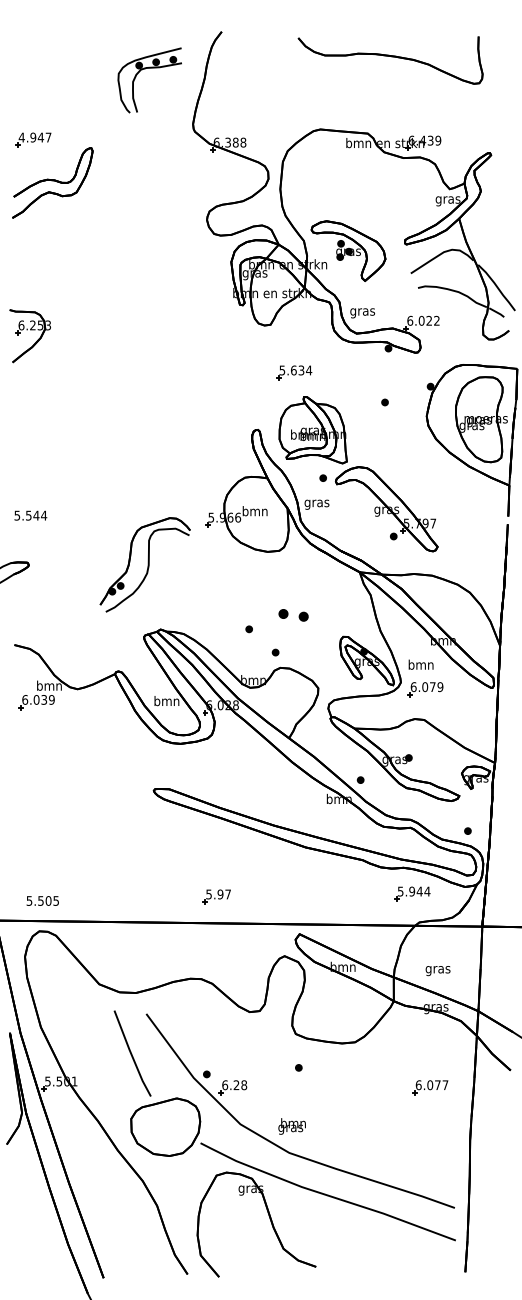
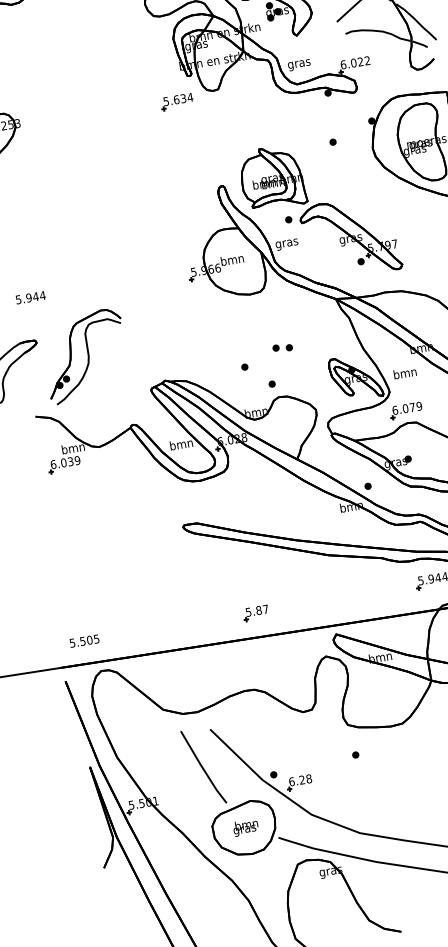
part: (294, 372) -> (177, 101), moved
text: (28, 515) -> (28, 297), 5.544 -> 5.944
part: (144, 564) -> (84, 356), moved
part: (293, 615) -> (282, 348), size x0.71
part: (425, 689) -> (406, 410), moved
text: (220, 894) -> (258, 610), 5.97 -> 5.87
text: (42, 900) -> (84, 640), moved
text: (291, 1126) -> (245, 827), moved

